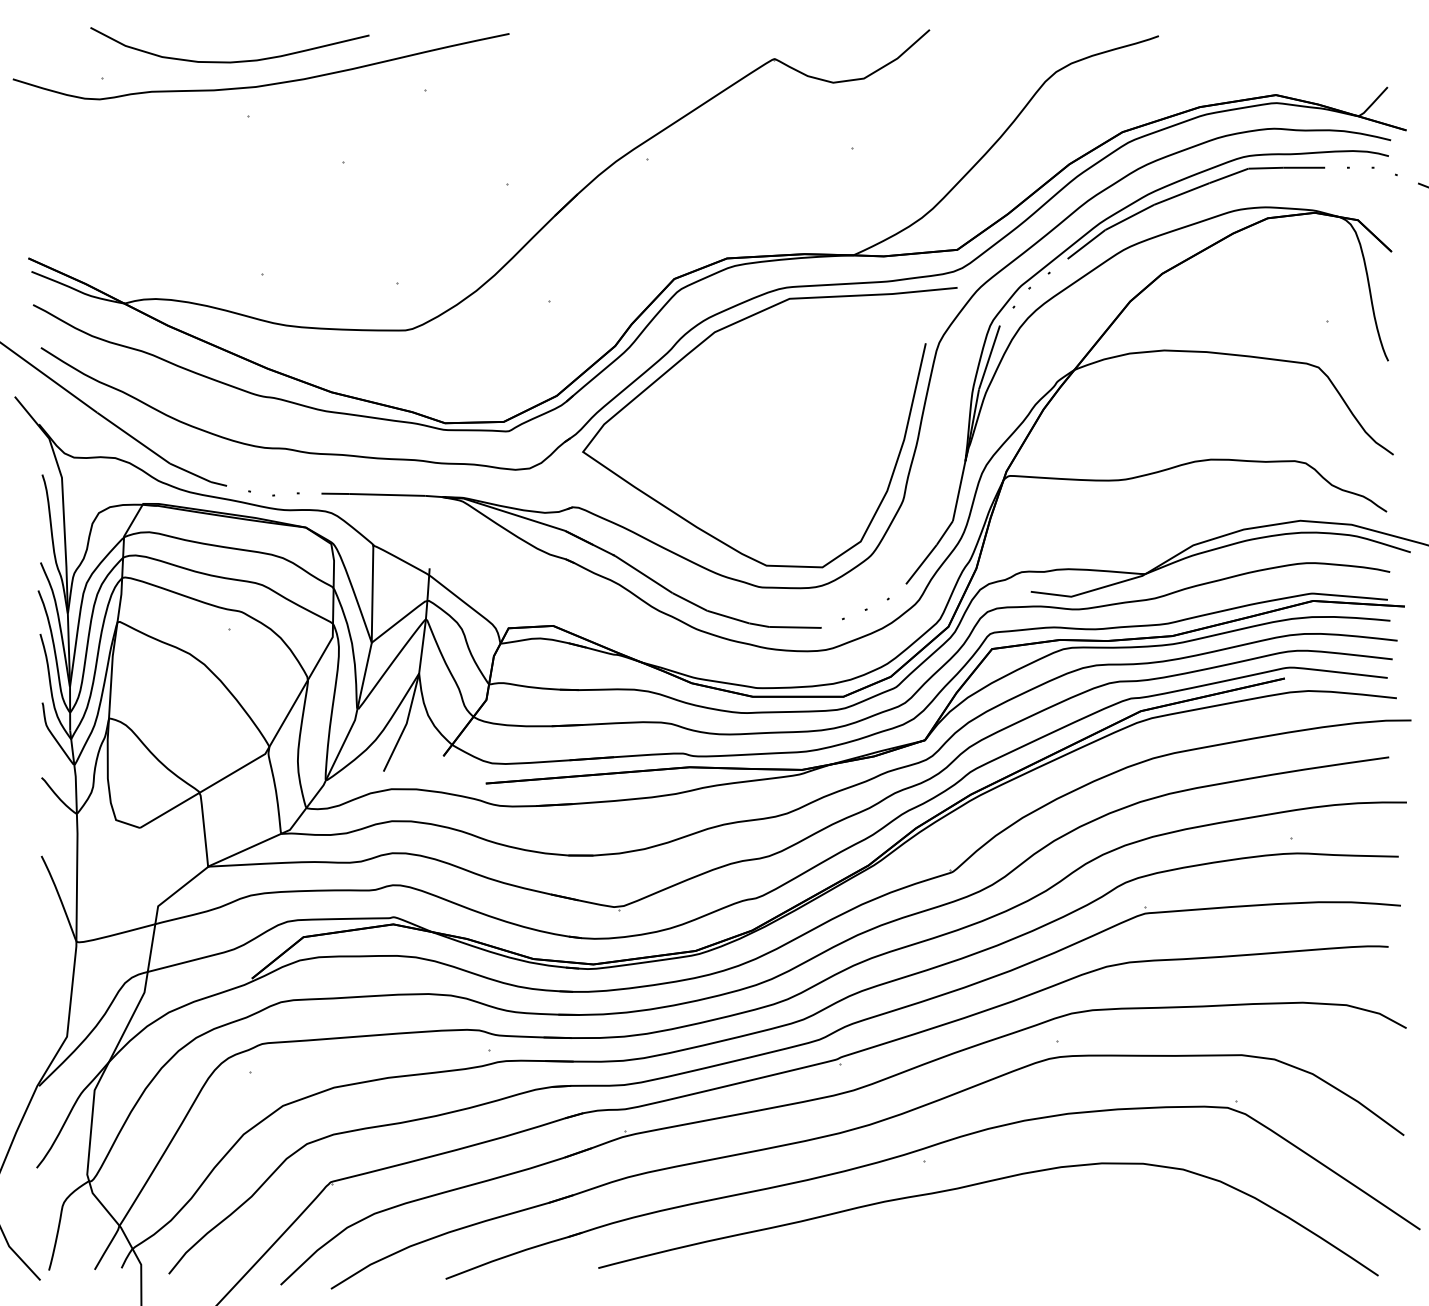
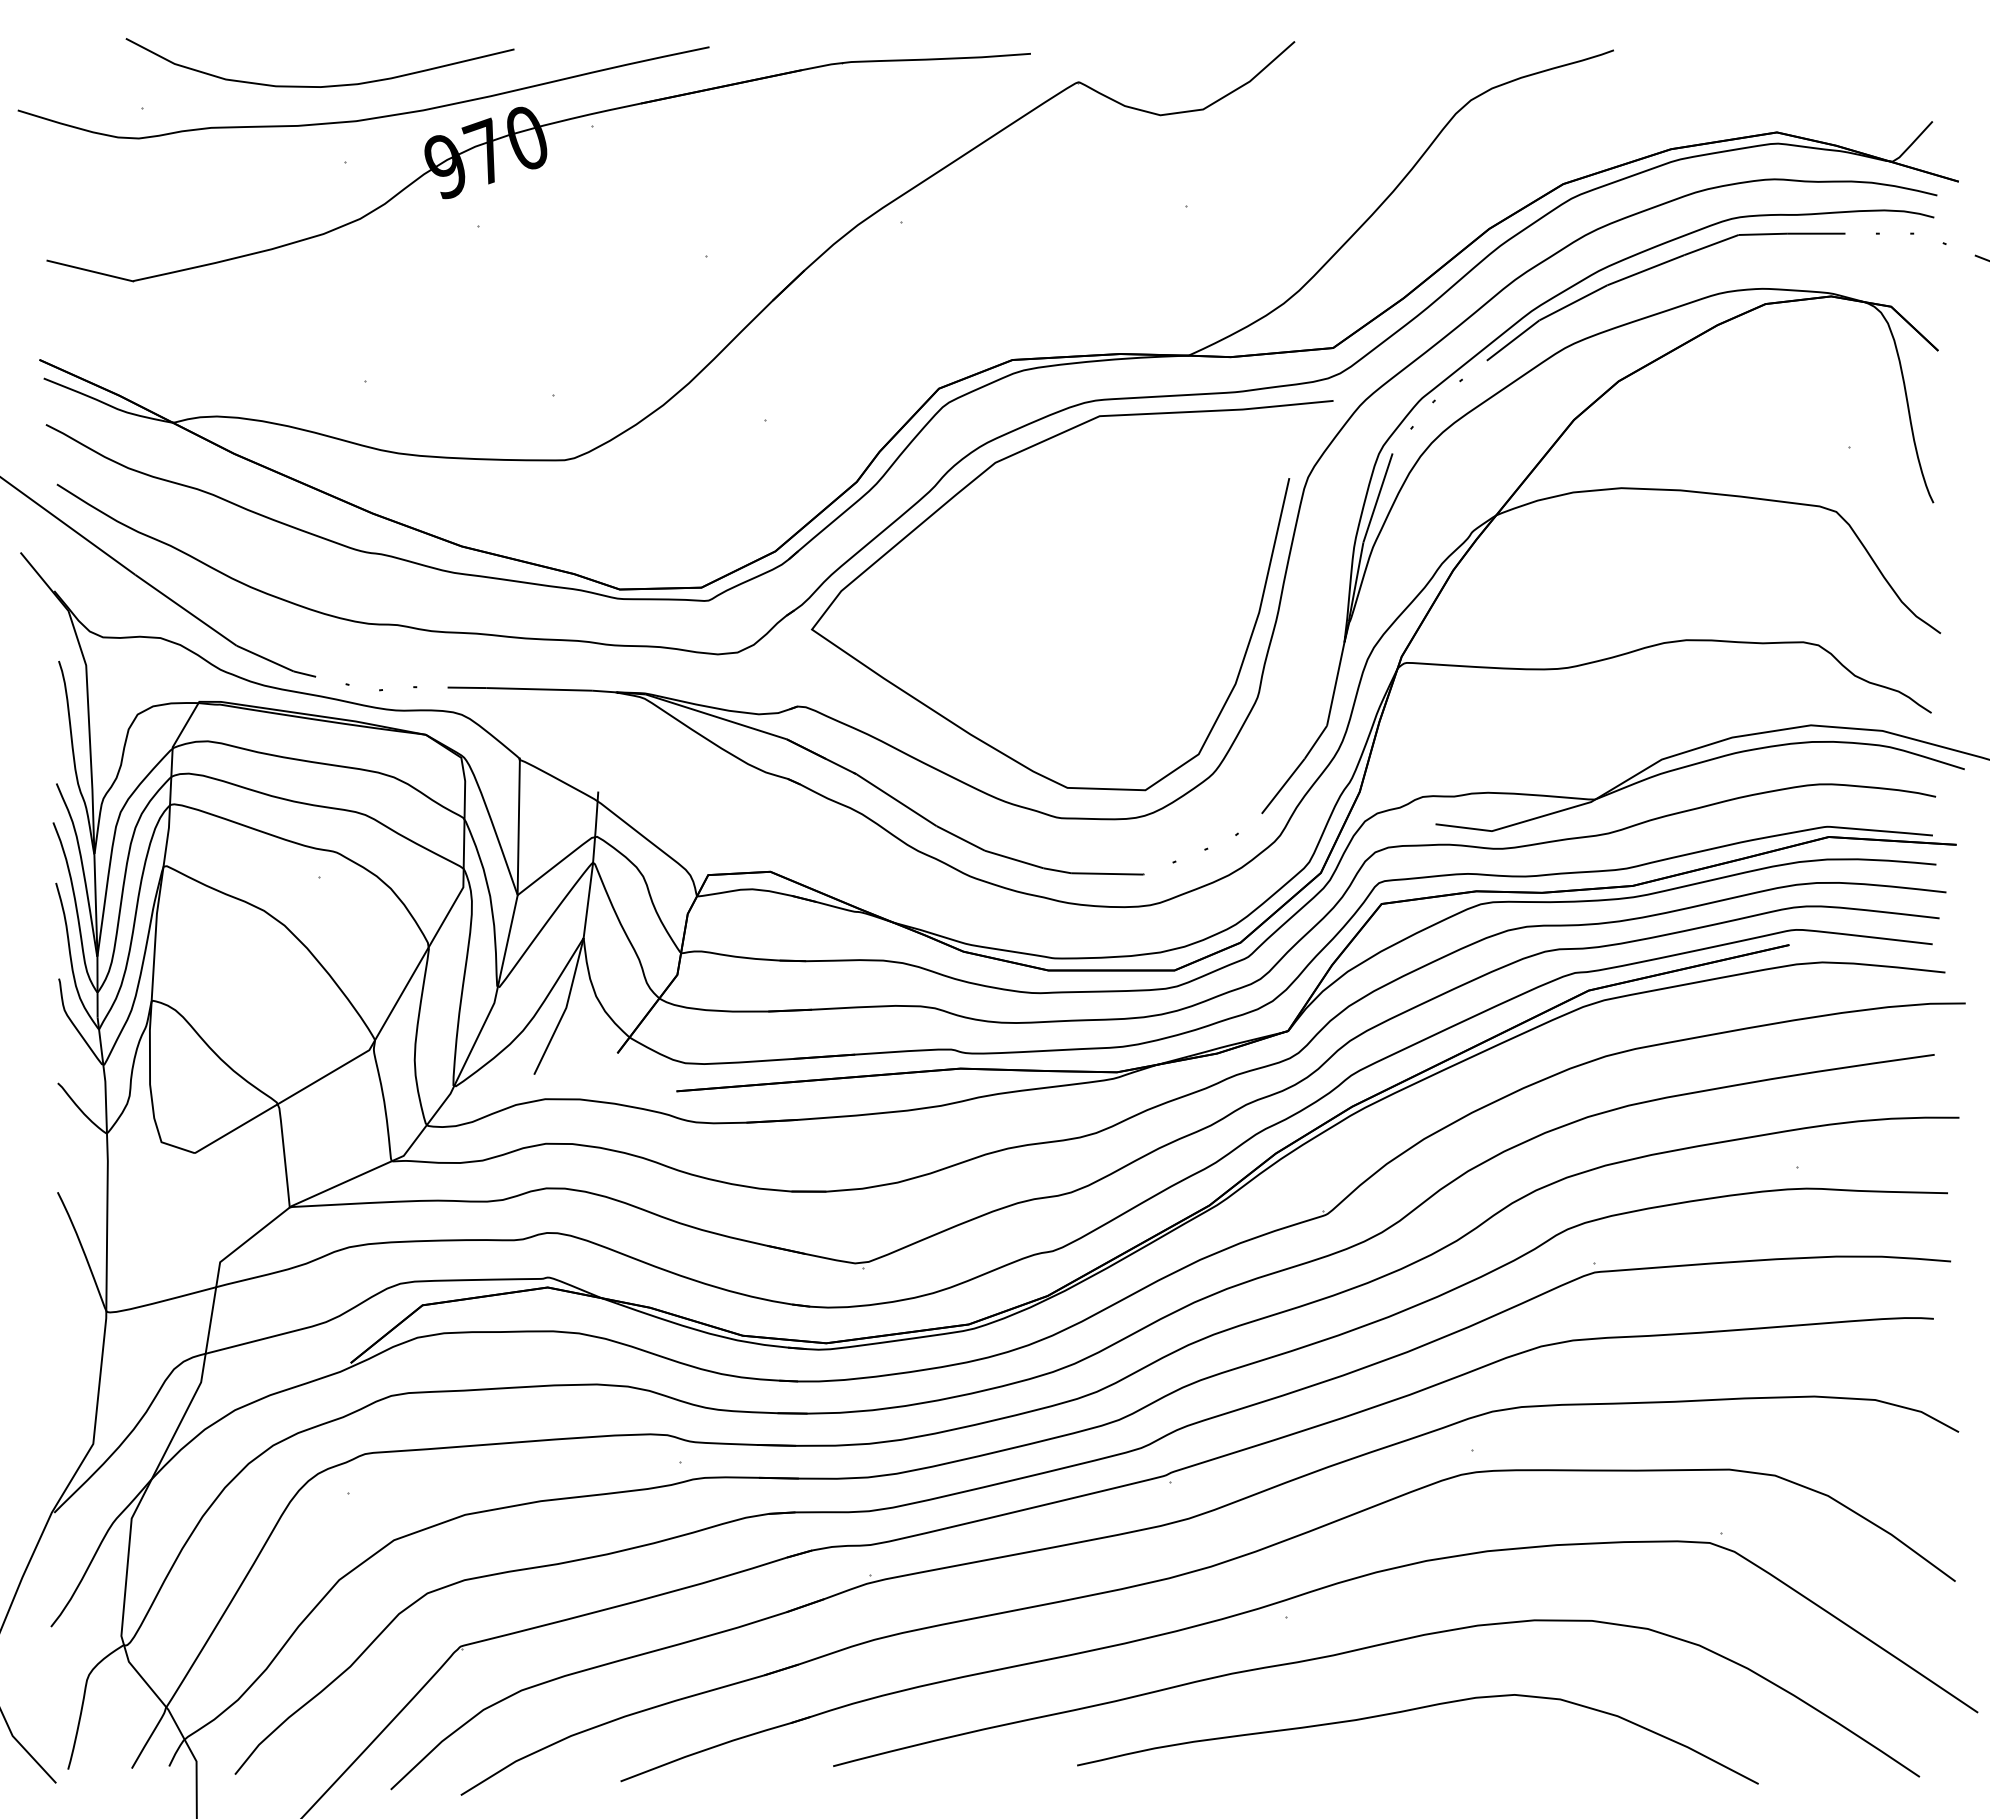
part: (386, 120) -> (538, 167), added
curve: (1014, 1228) -> (1413, 1710), added

